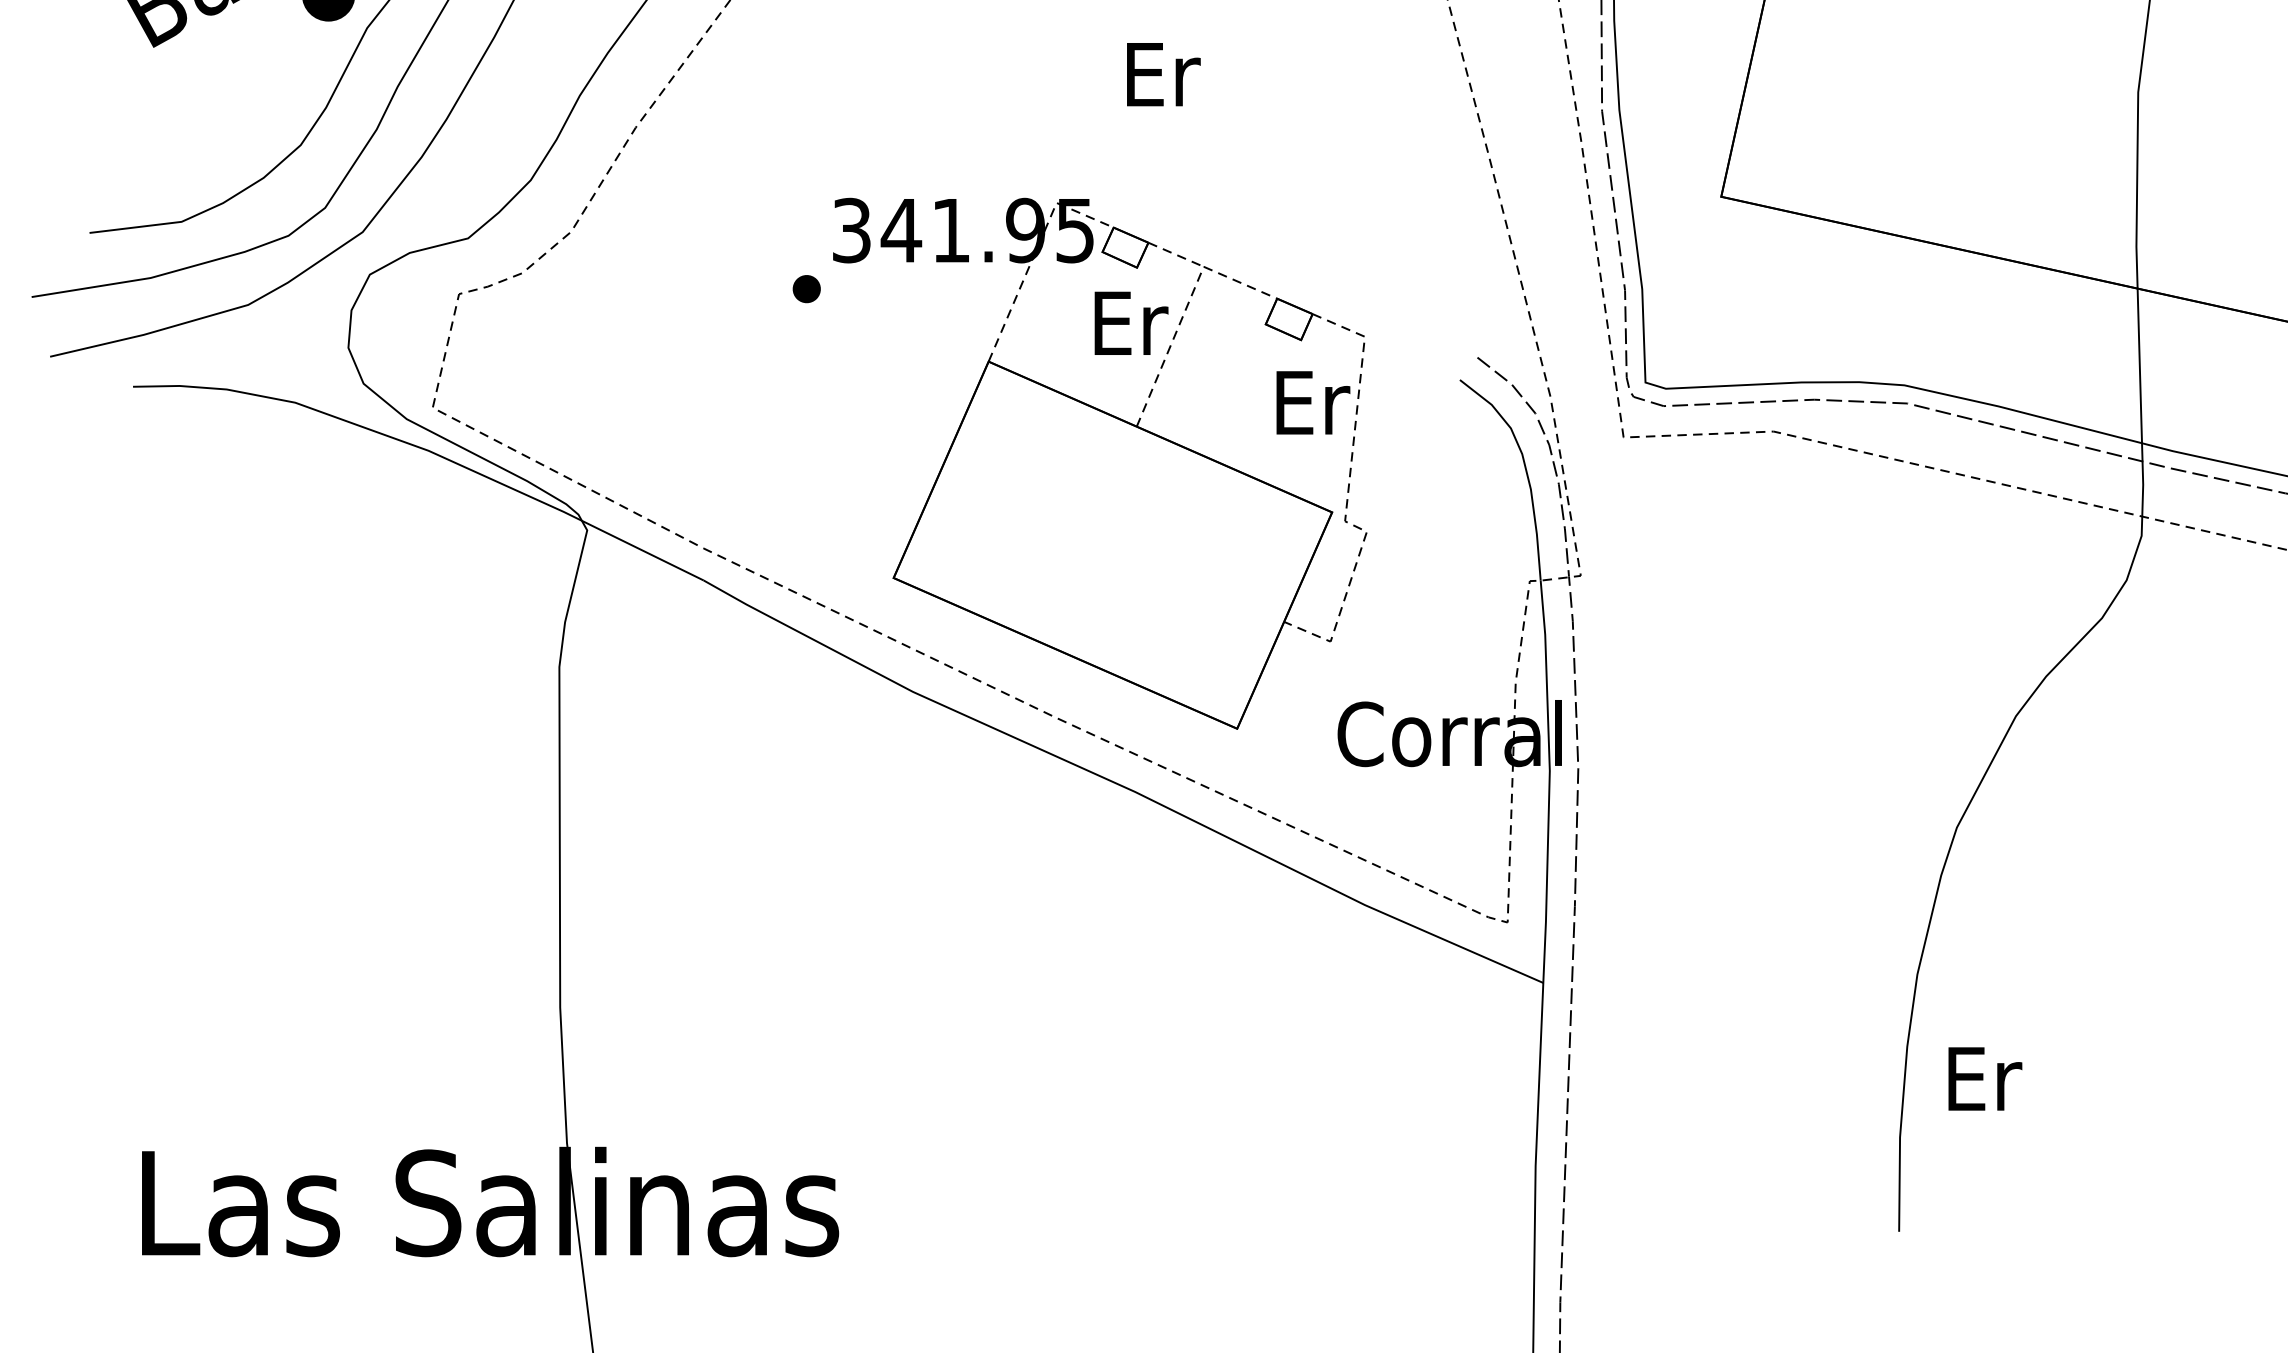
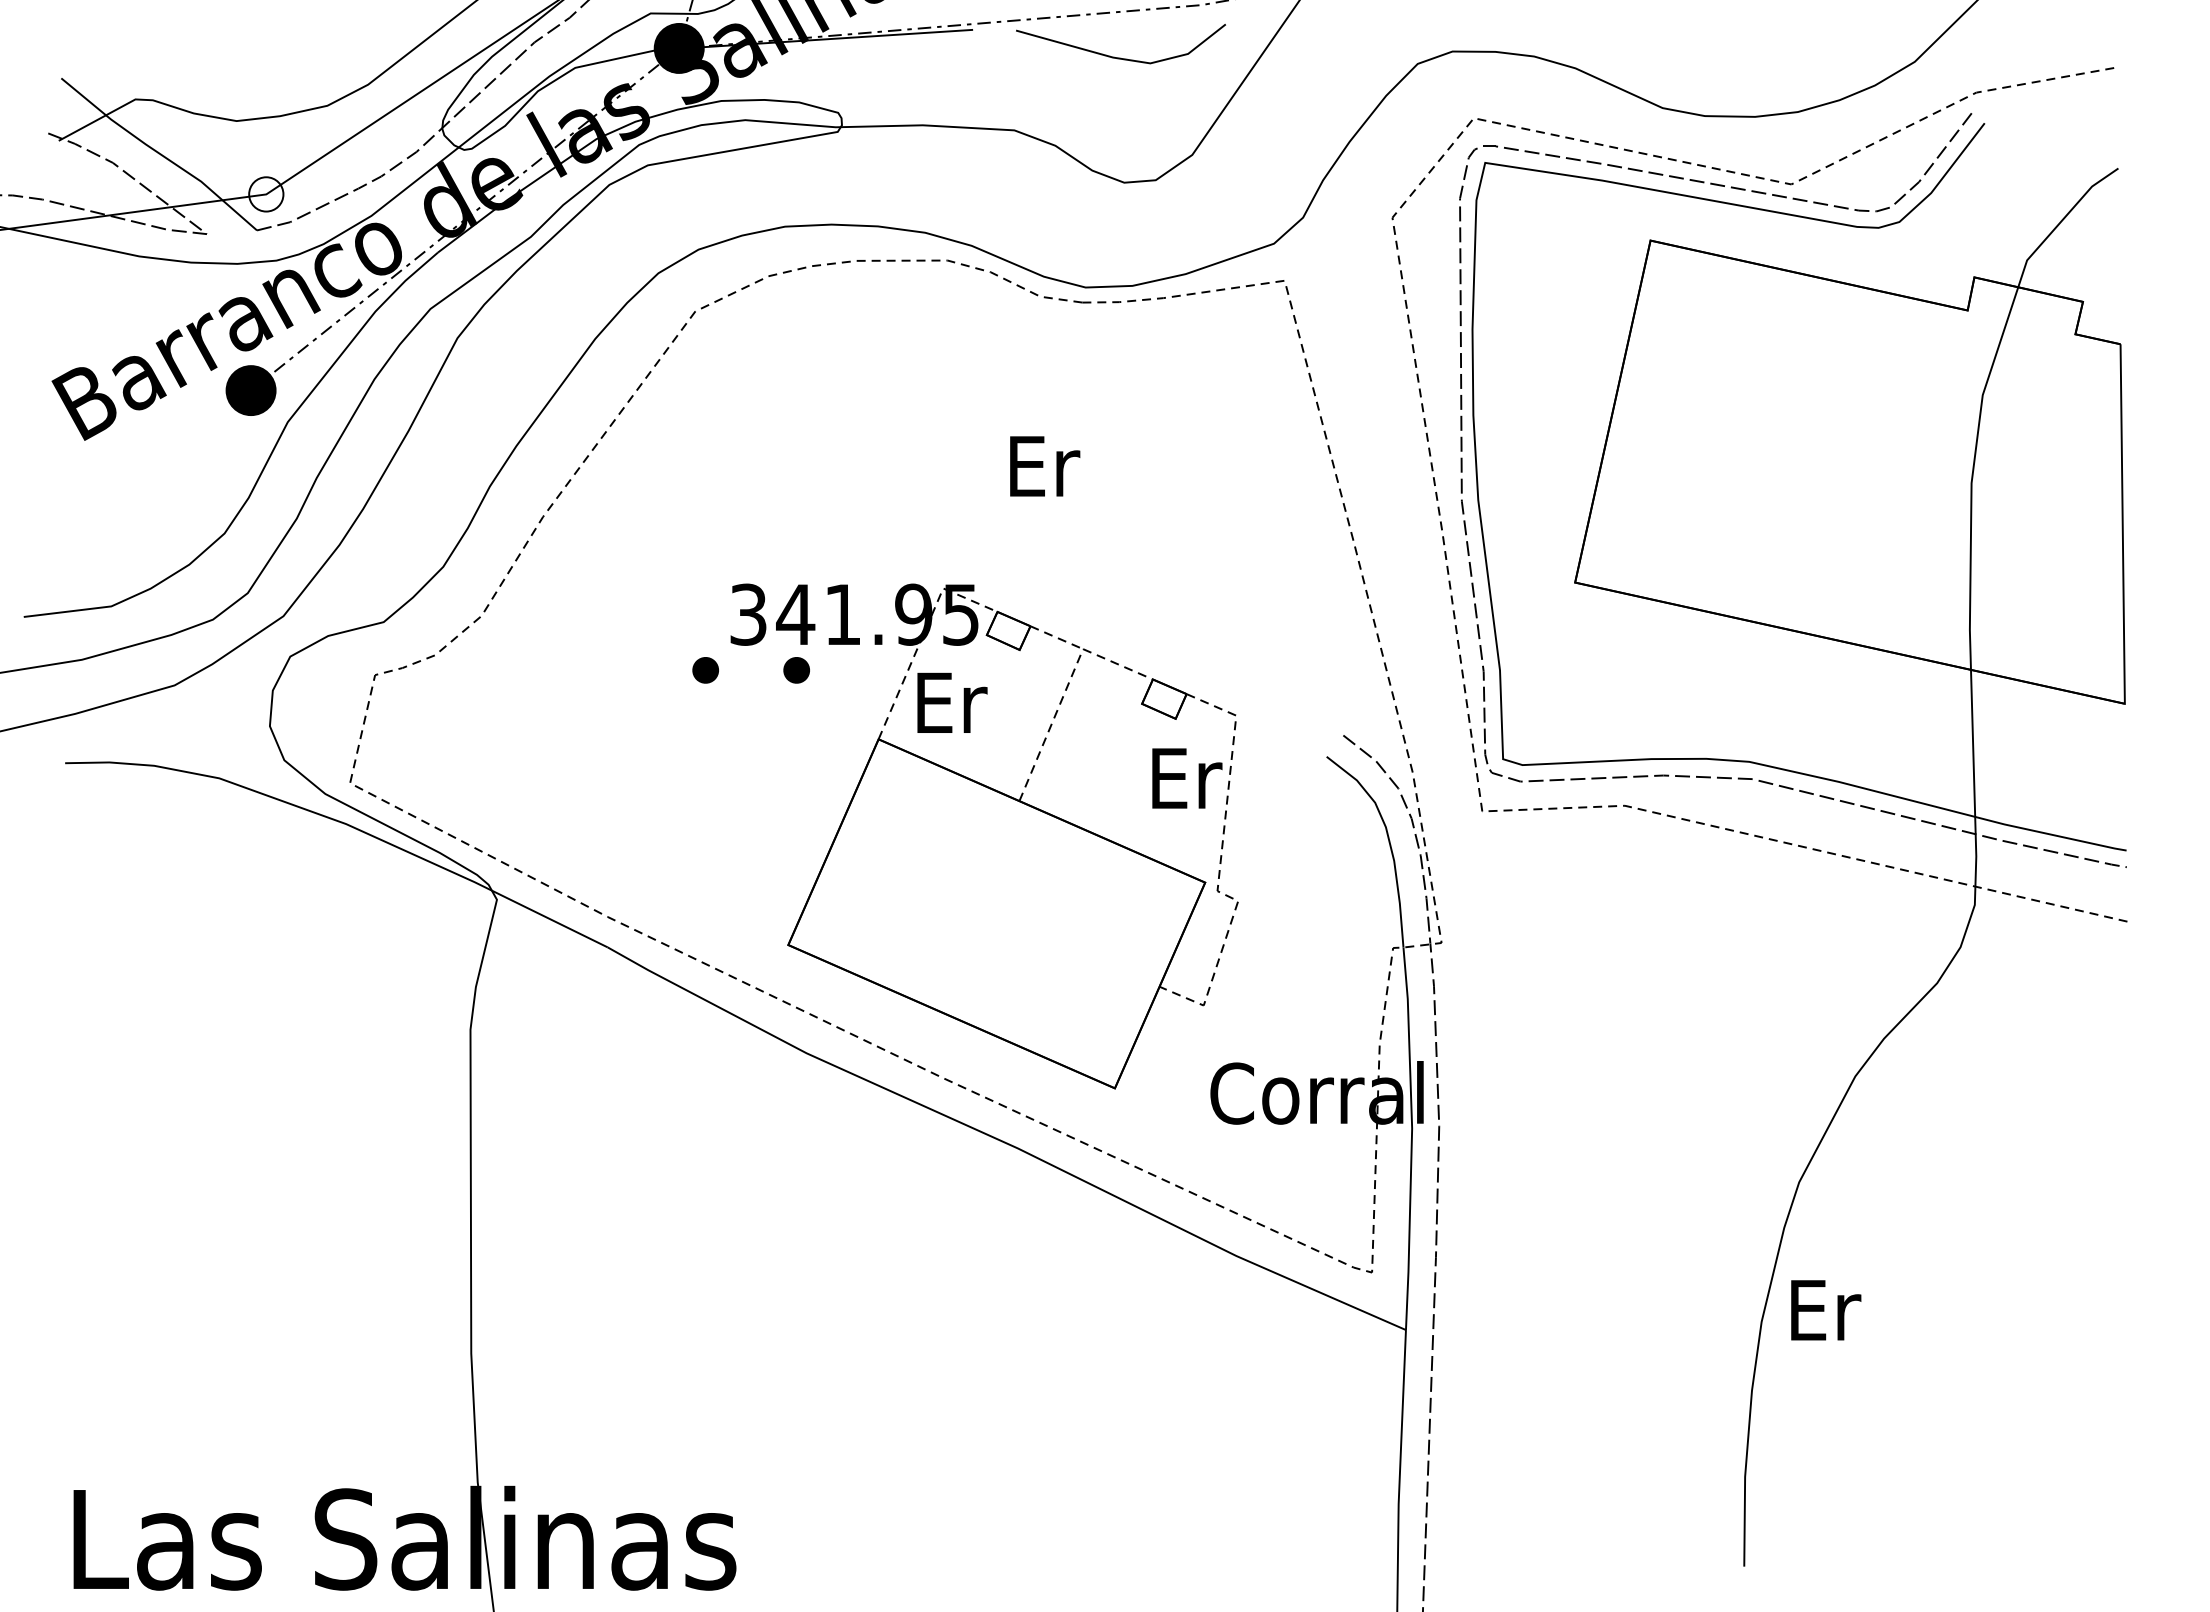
part: (902, 289) -> (796, 670), added
text: (1131, 322) -> (952, 702), moved
text: (1985, 1079) -> (1826, 1310), moved

